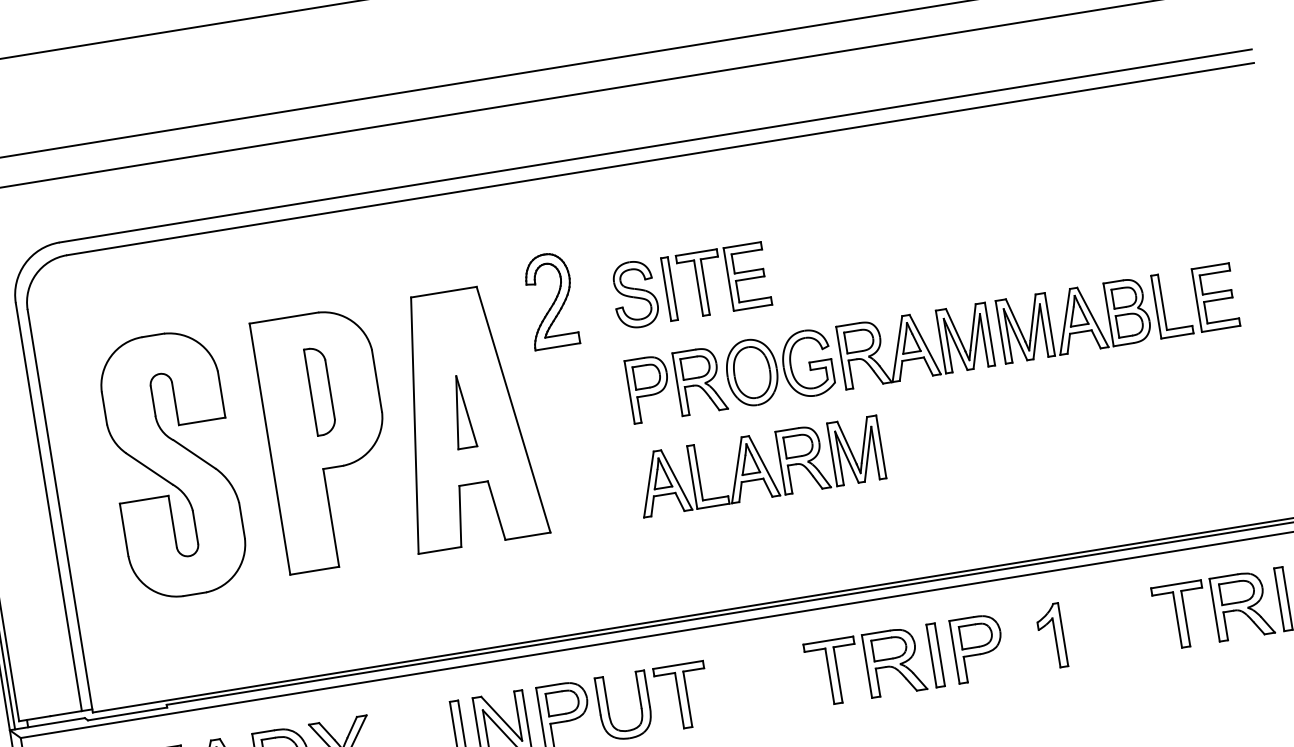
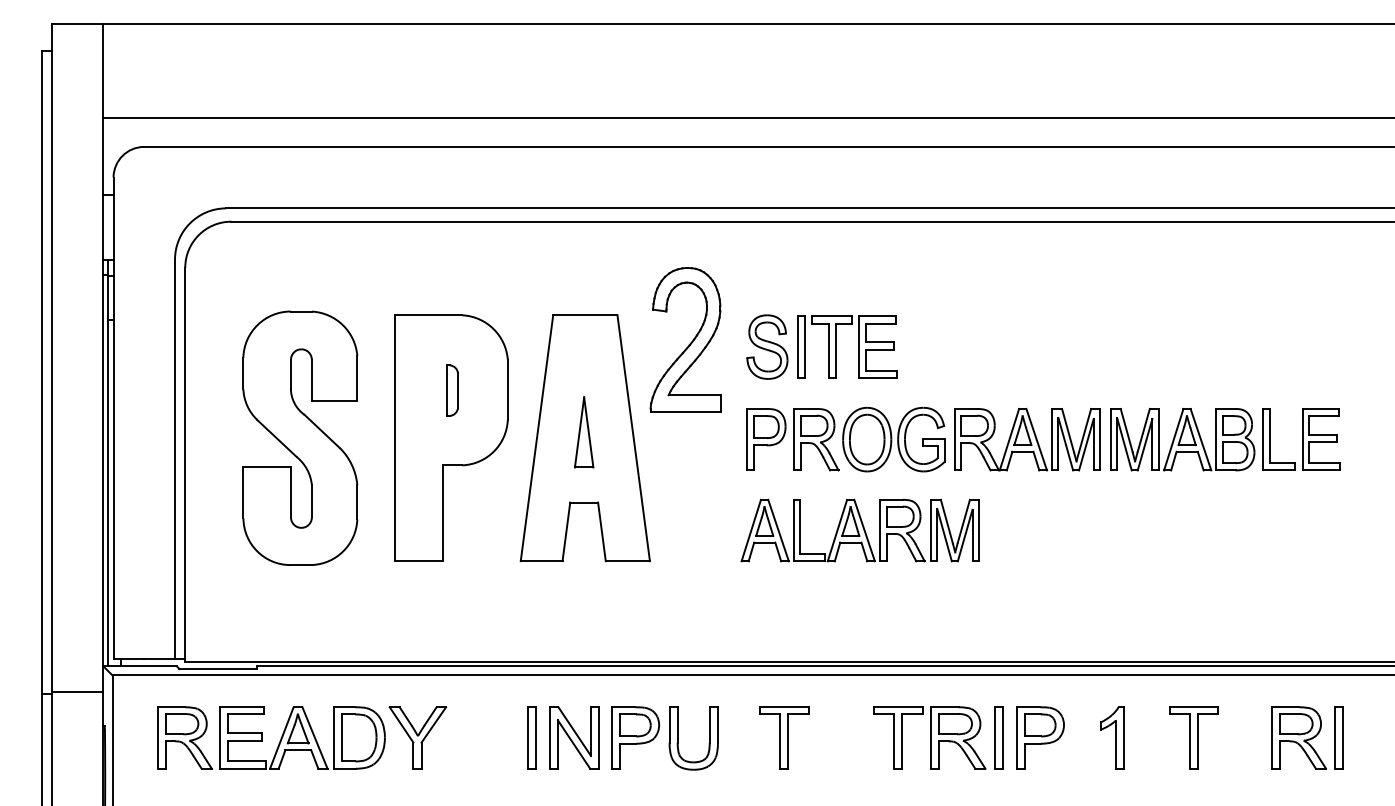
part: (550, 300) -> (685, 339), size x1.6
part: (320, 390) -> (452, 390), size x0.6
part: (1180, 615) -> (1193, 737), moved
part: (683, 695) -> (784, 737), moved

